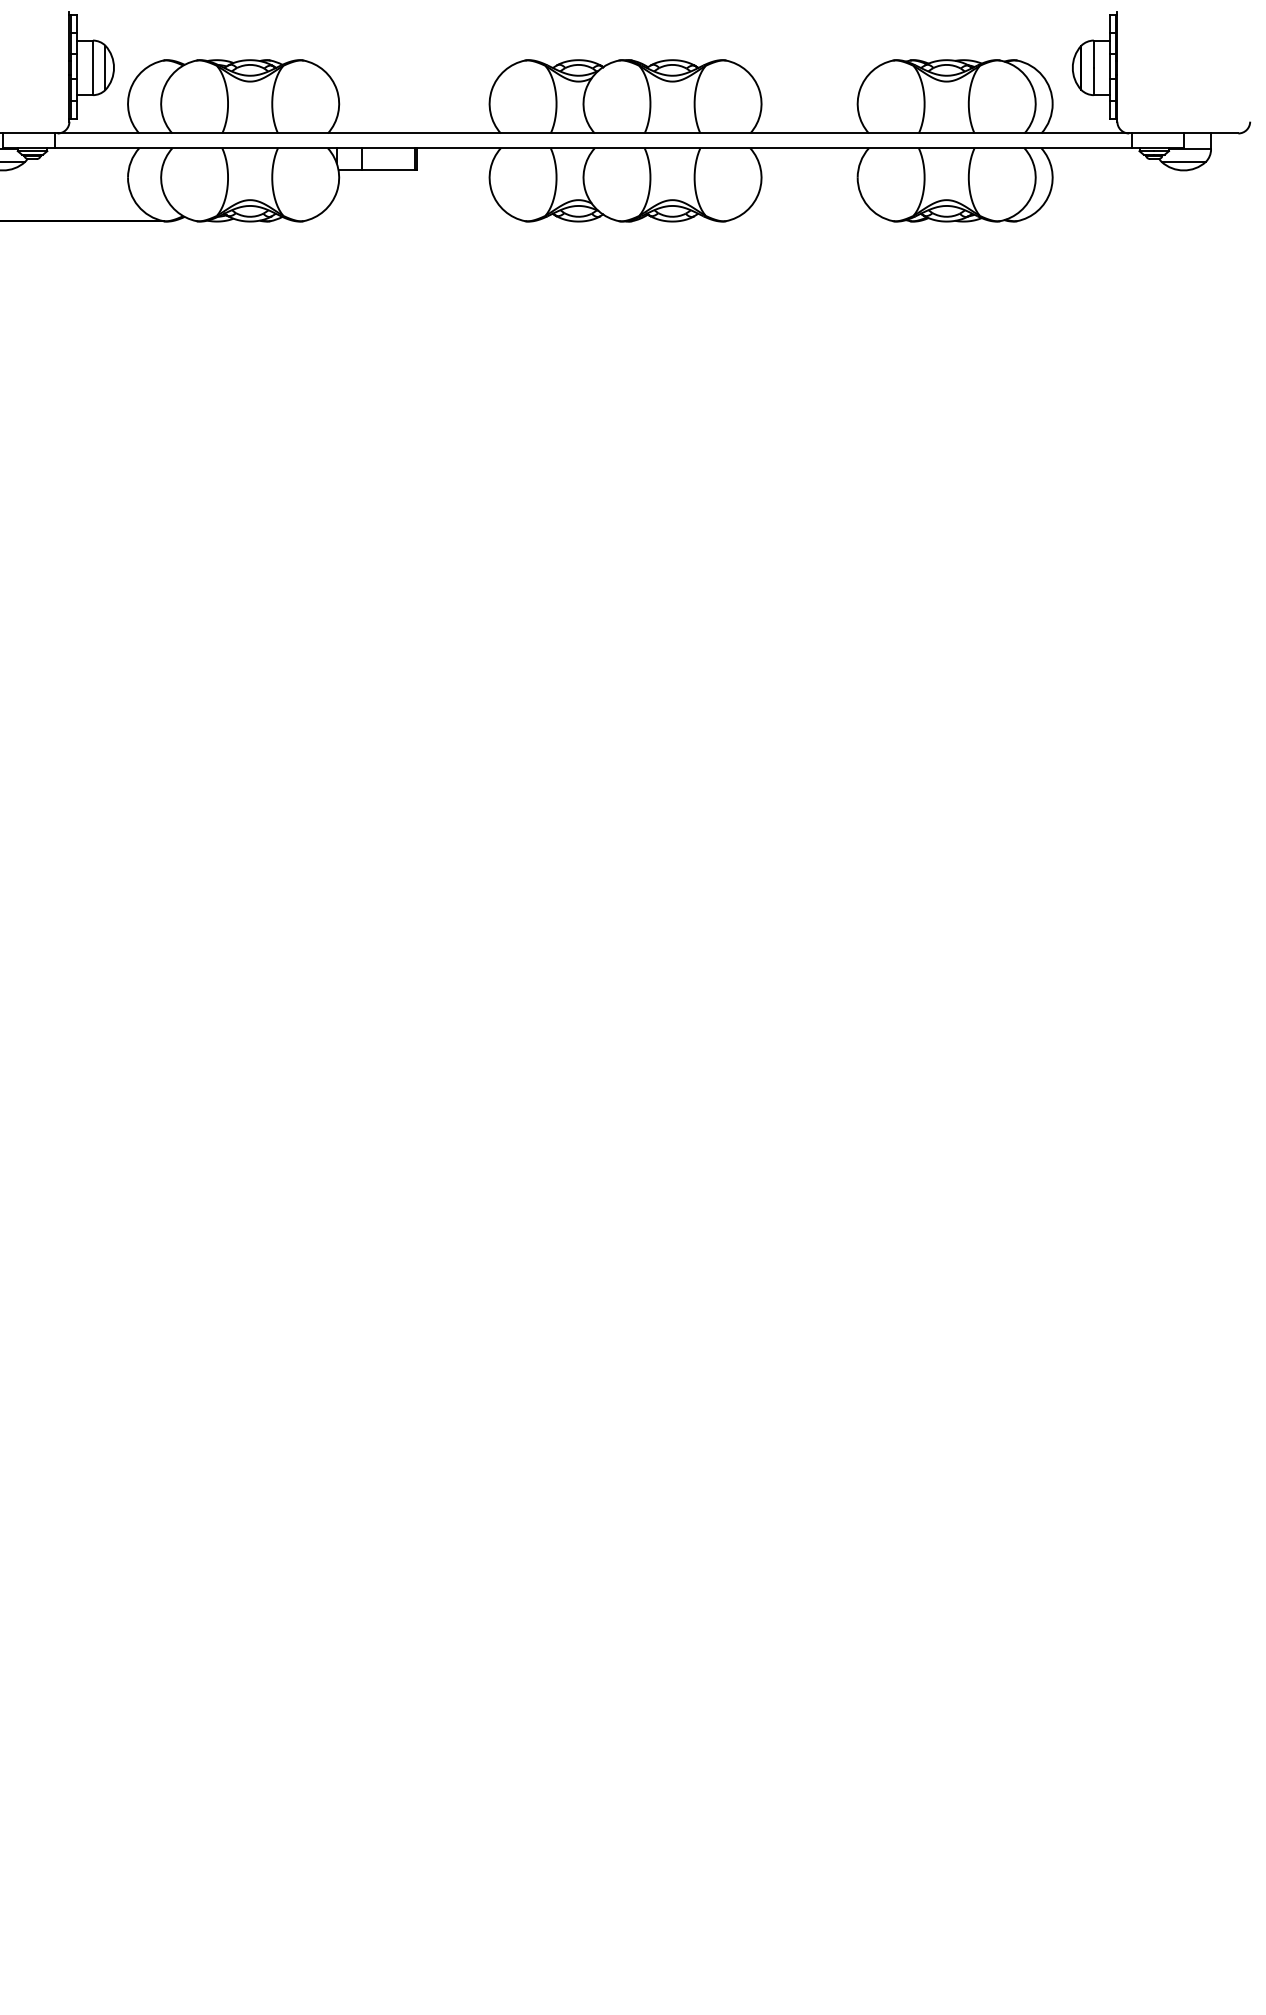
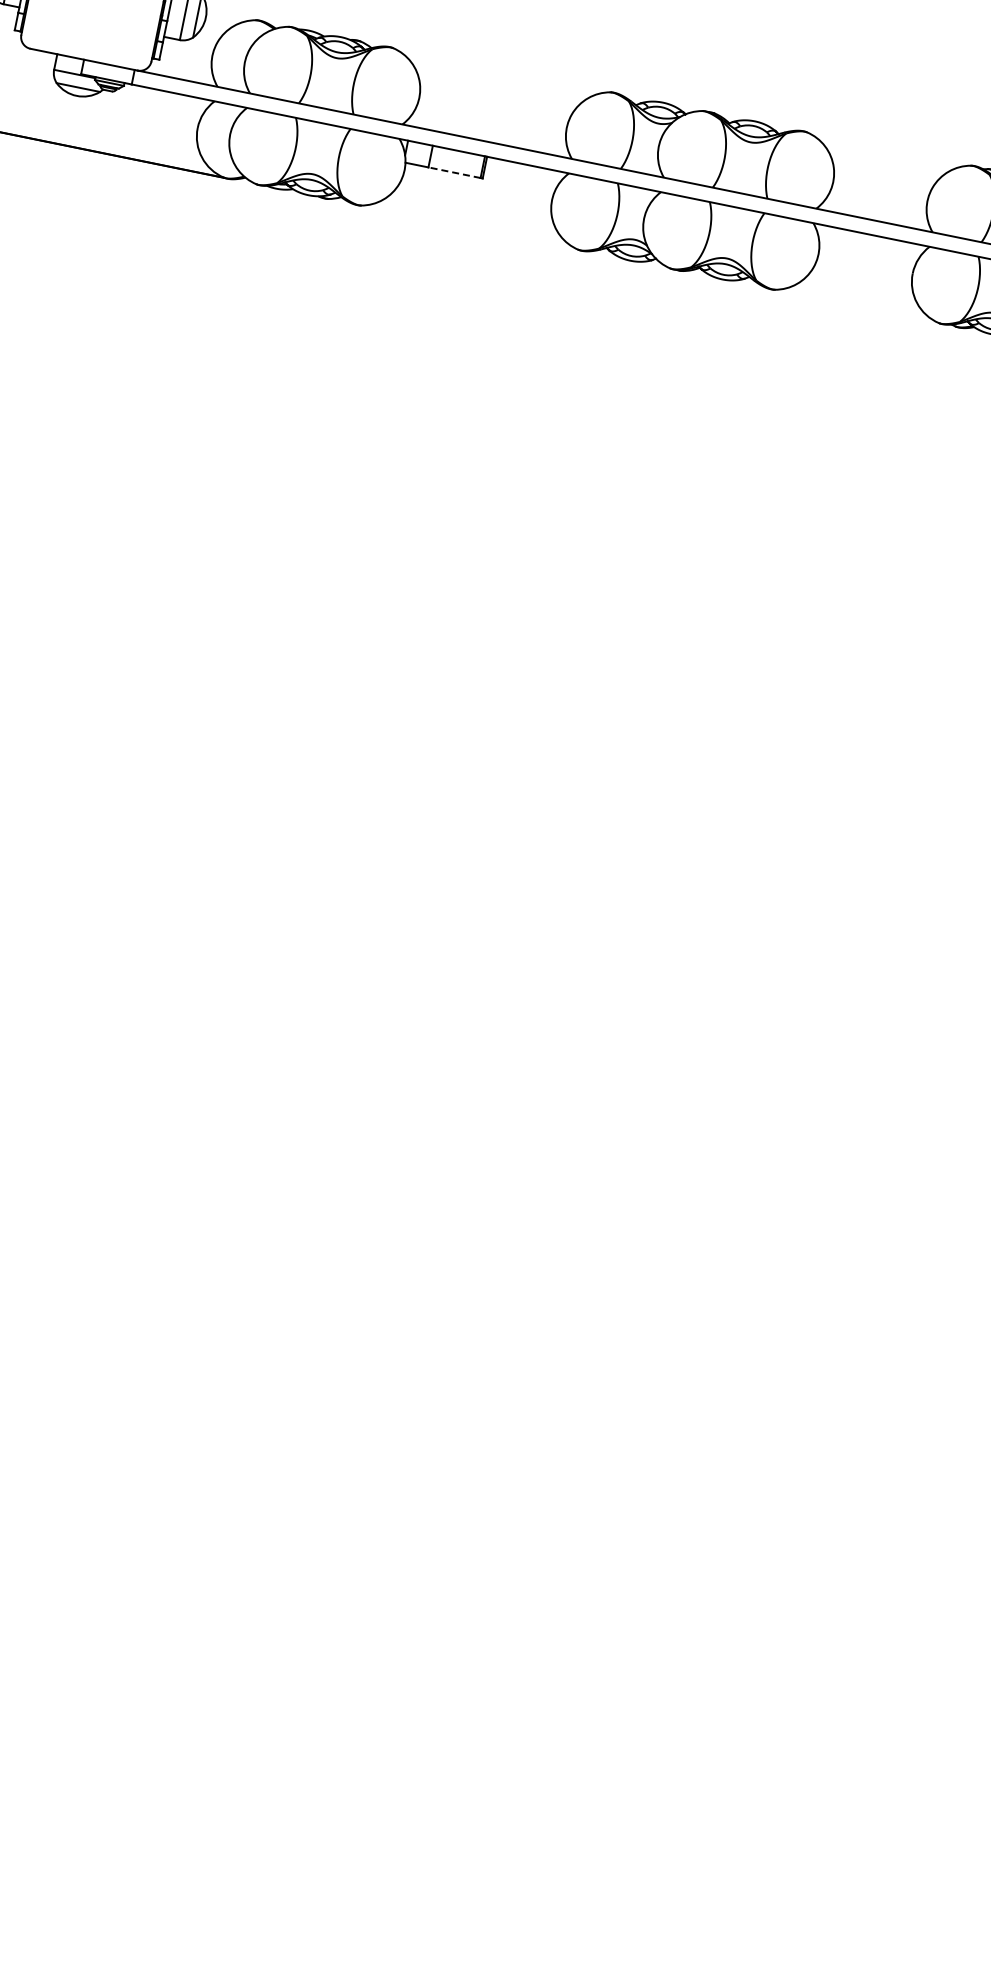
line: (388, 170) -> (454, 172), solid -> dashed

